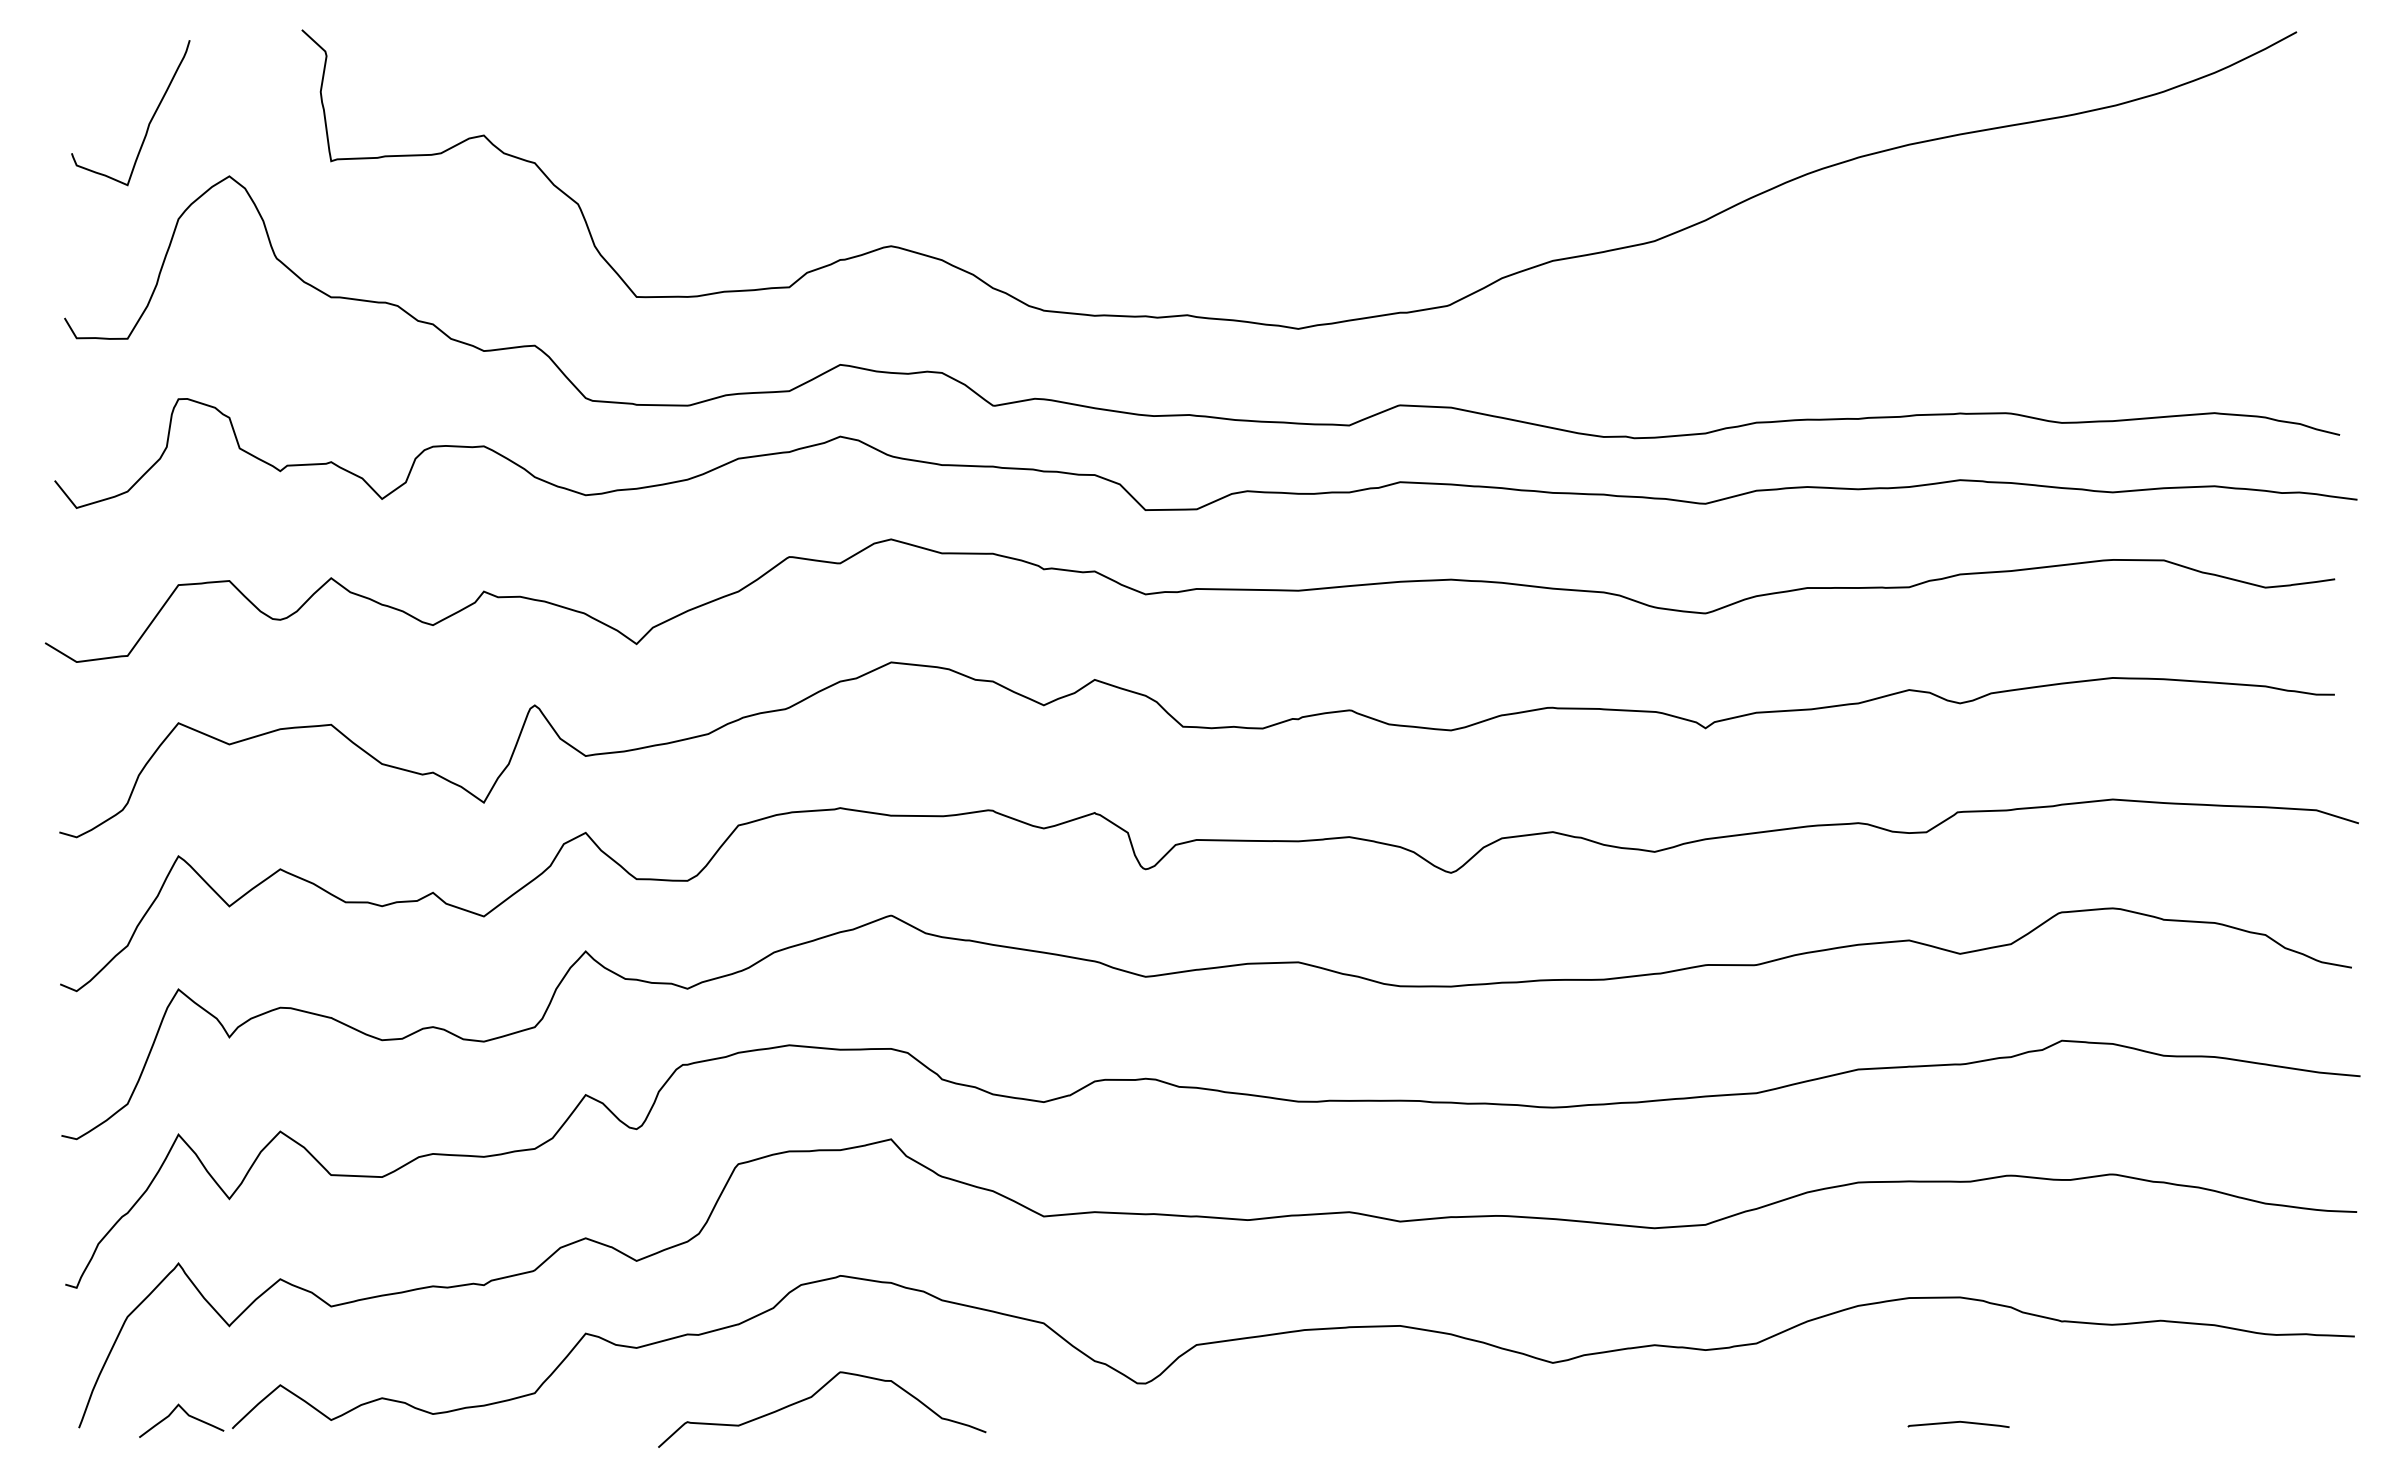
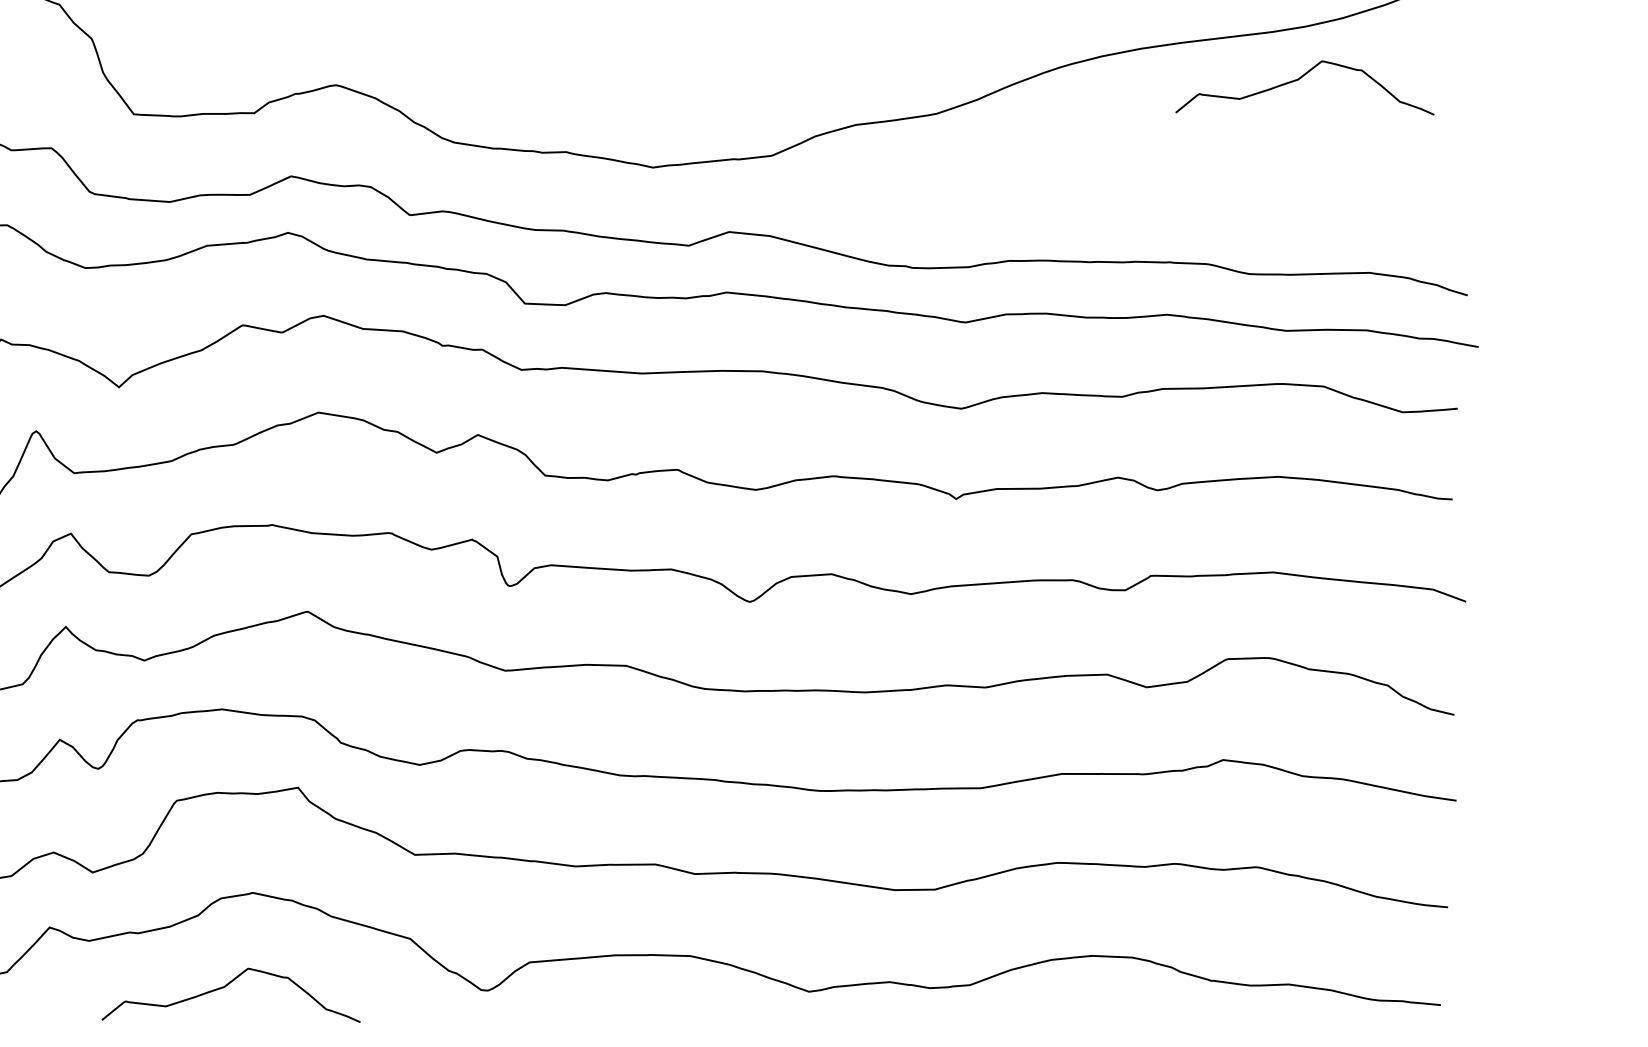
curve: (2111, 173) -> (1299, 79), added

